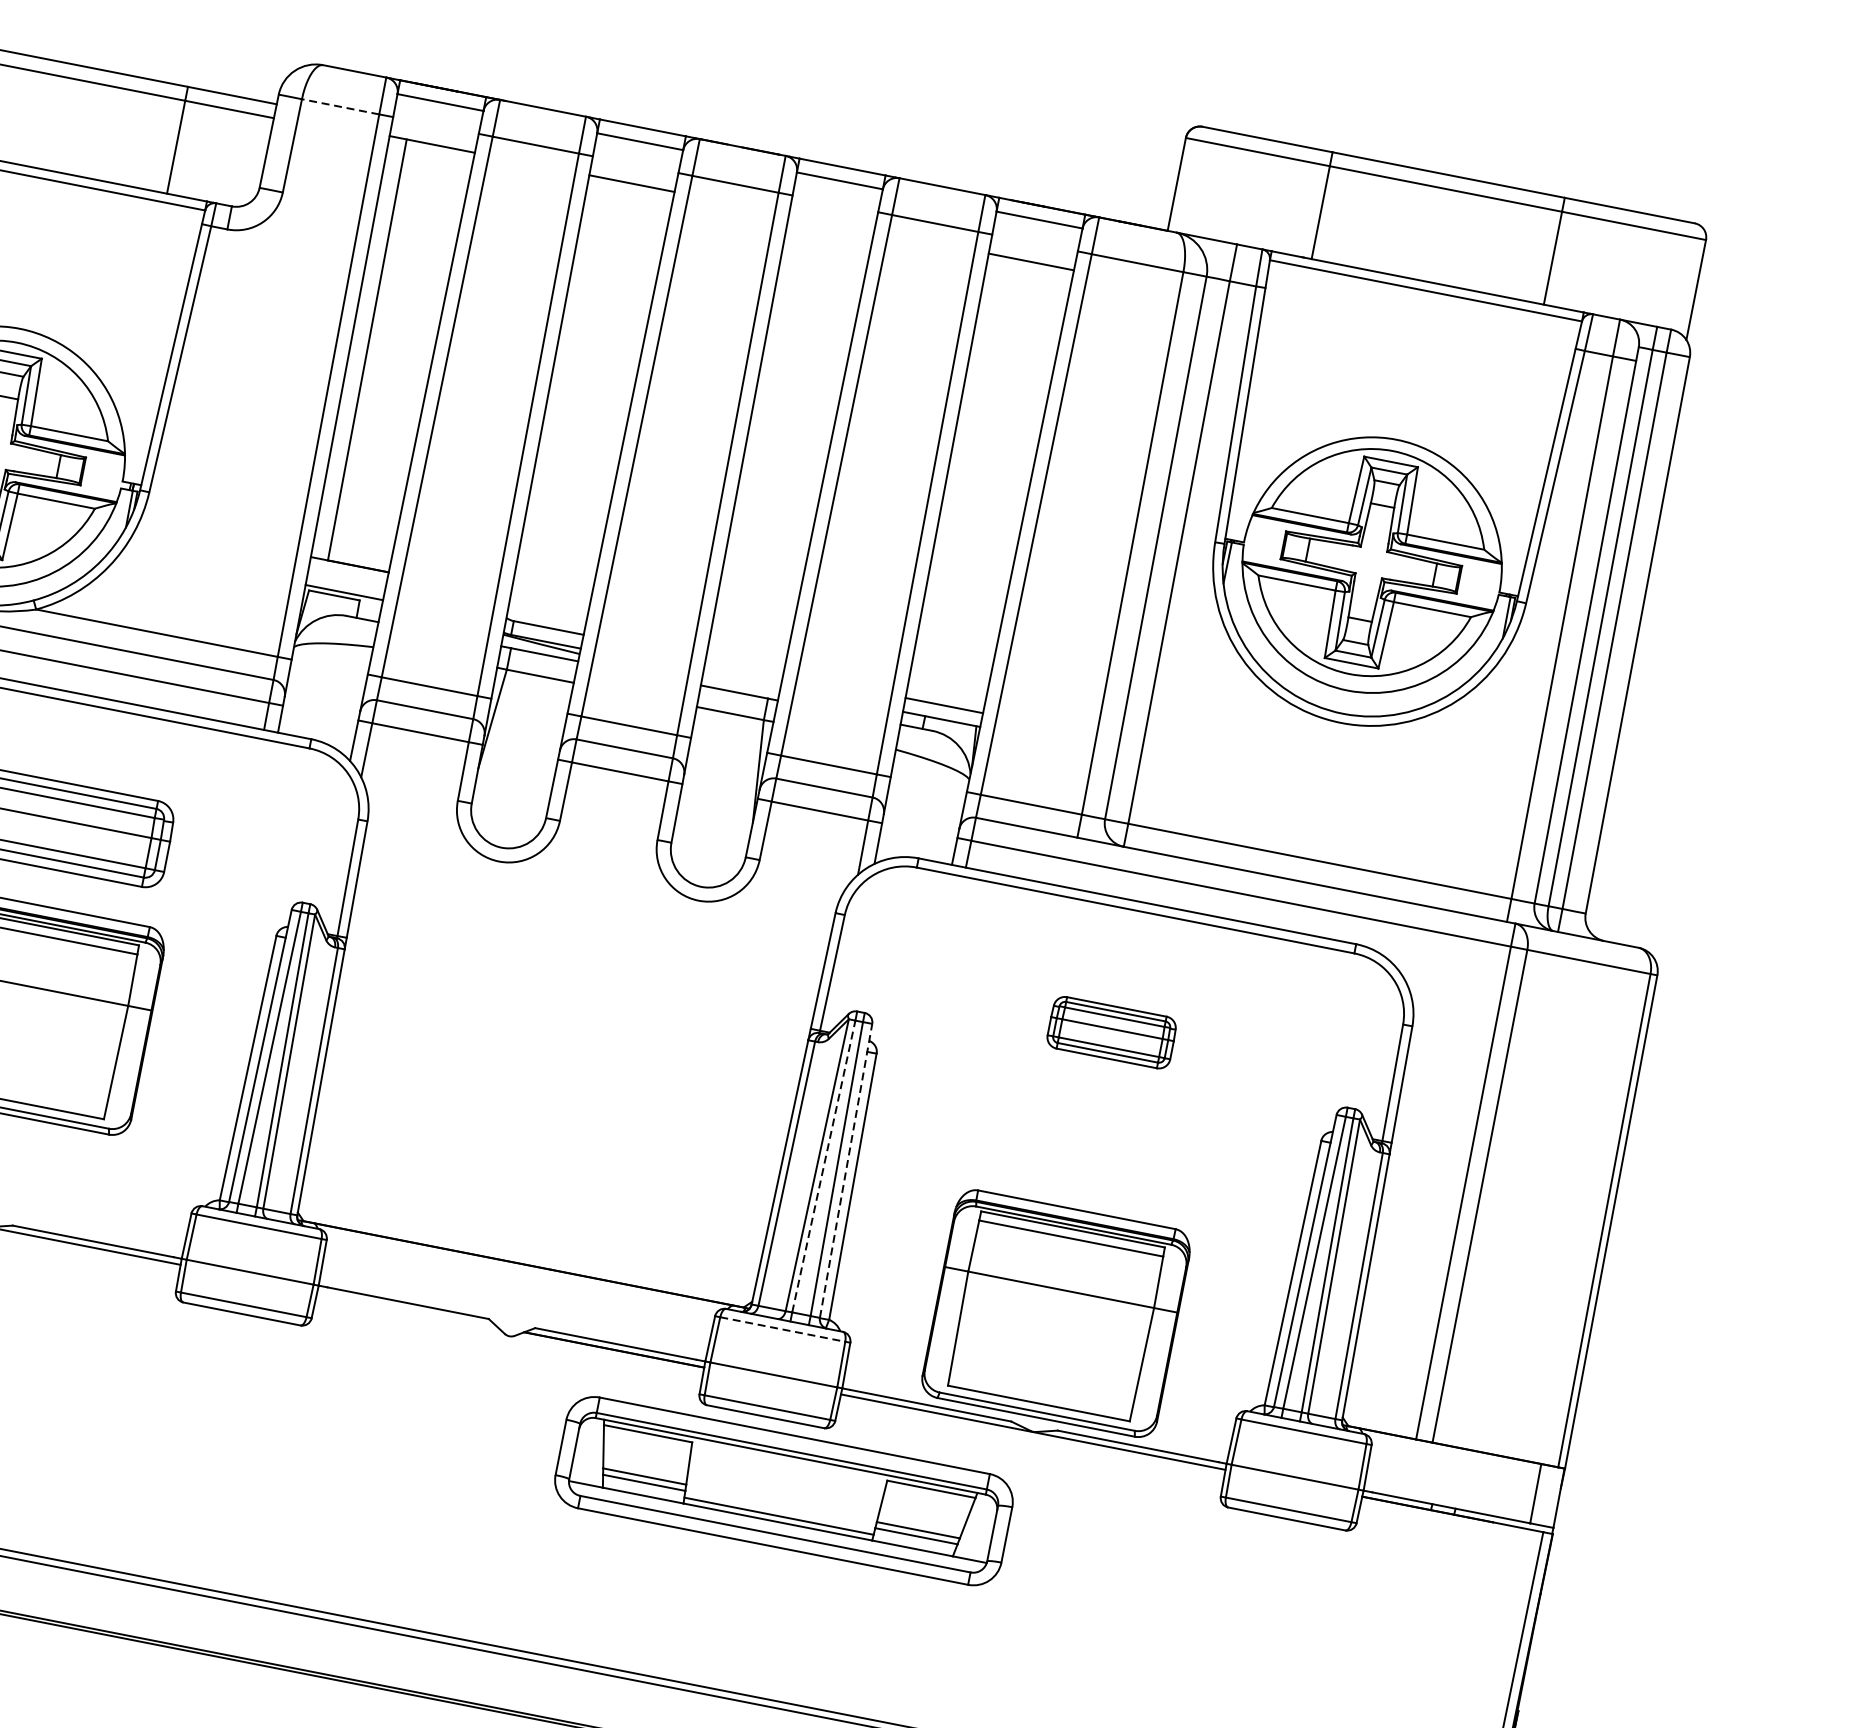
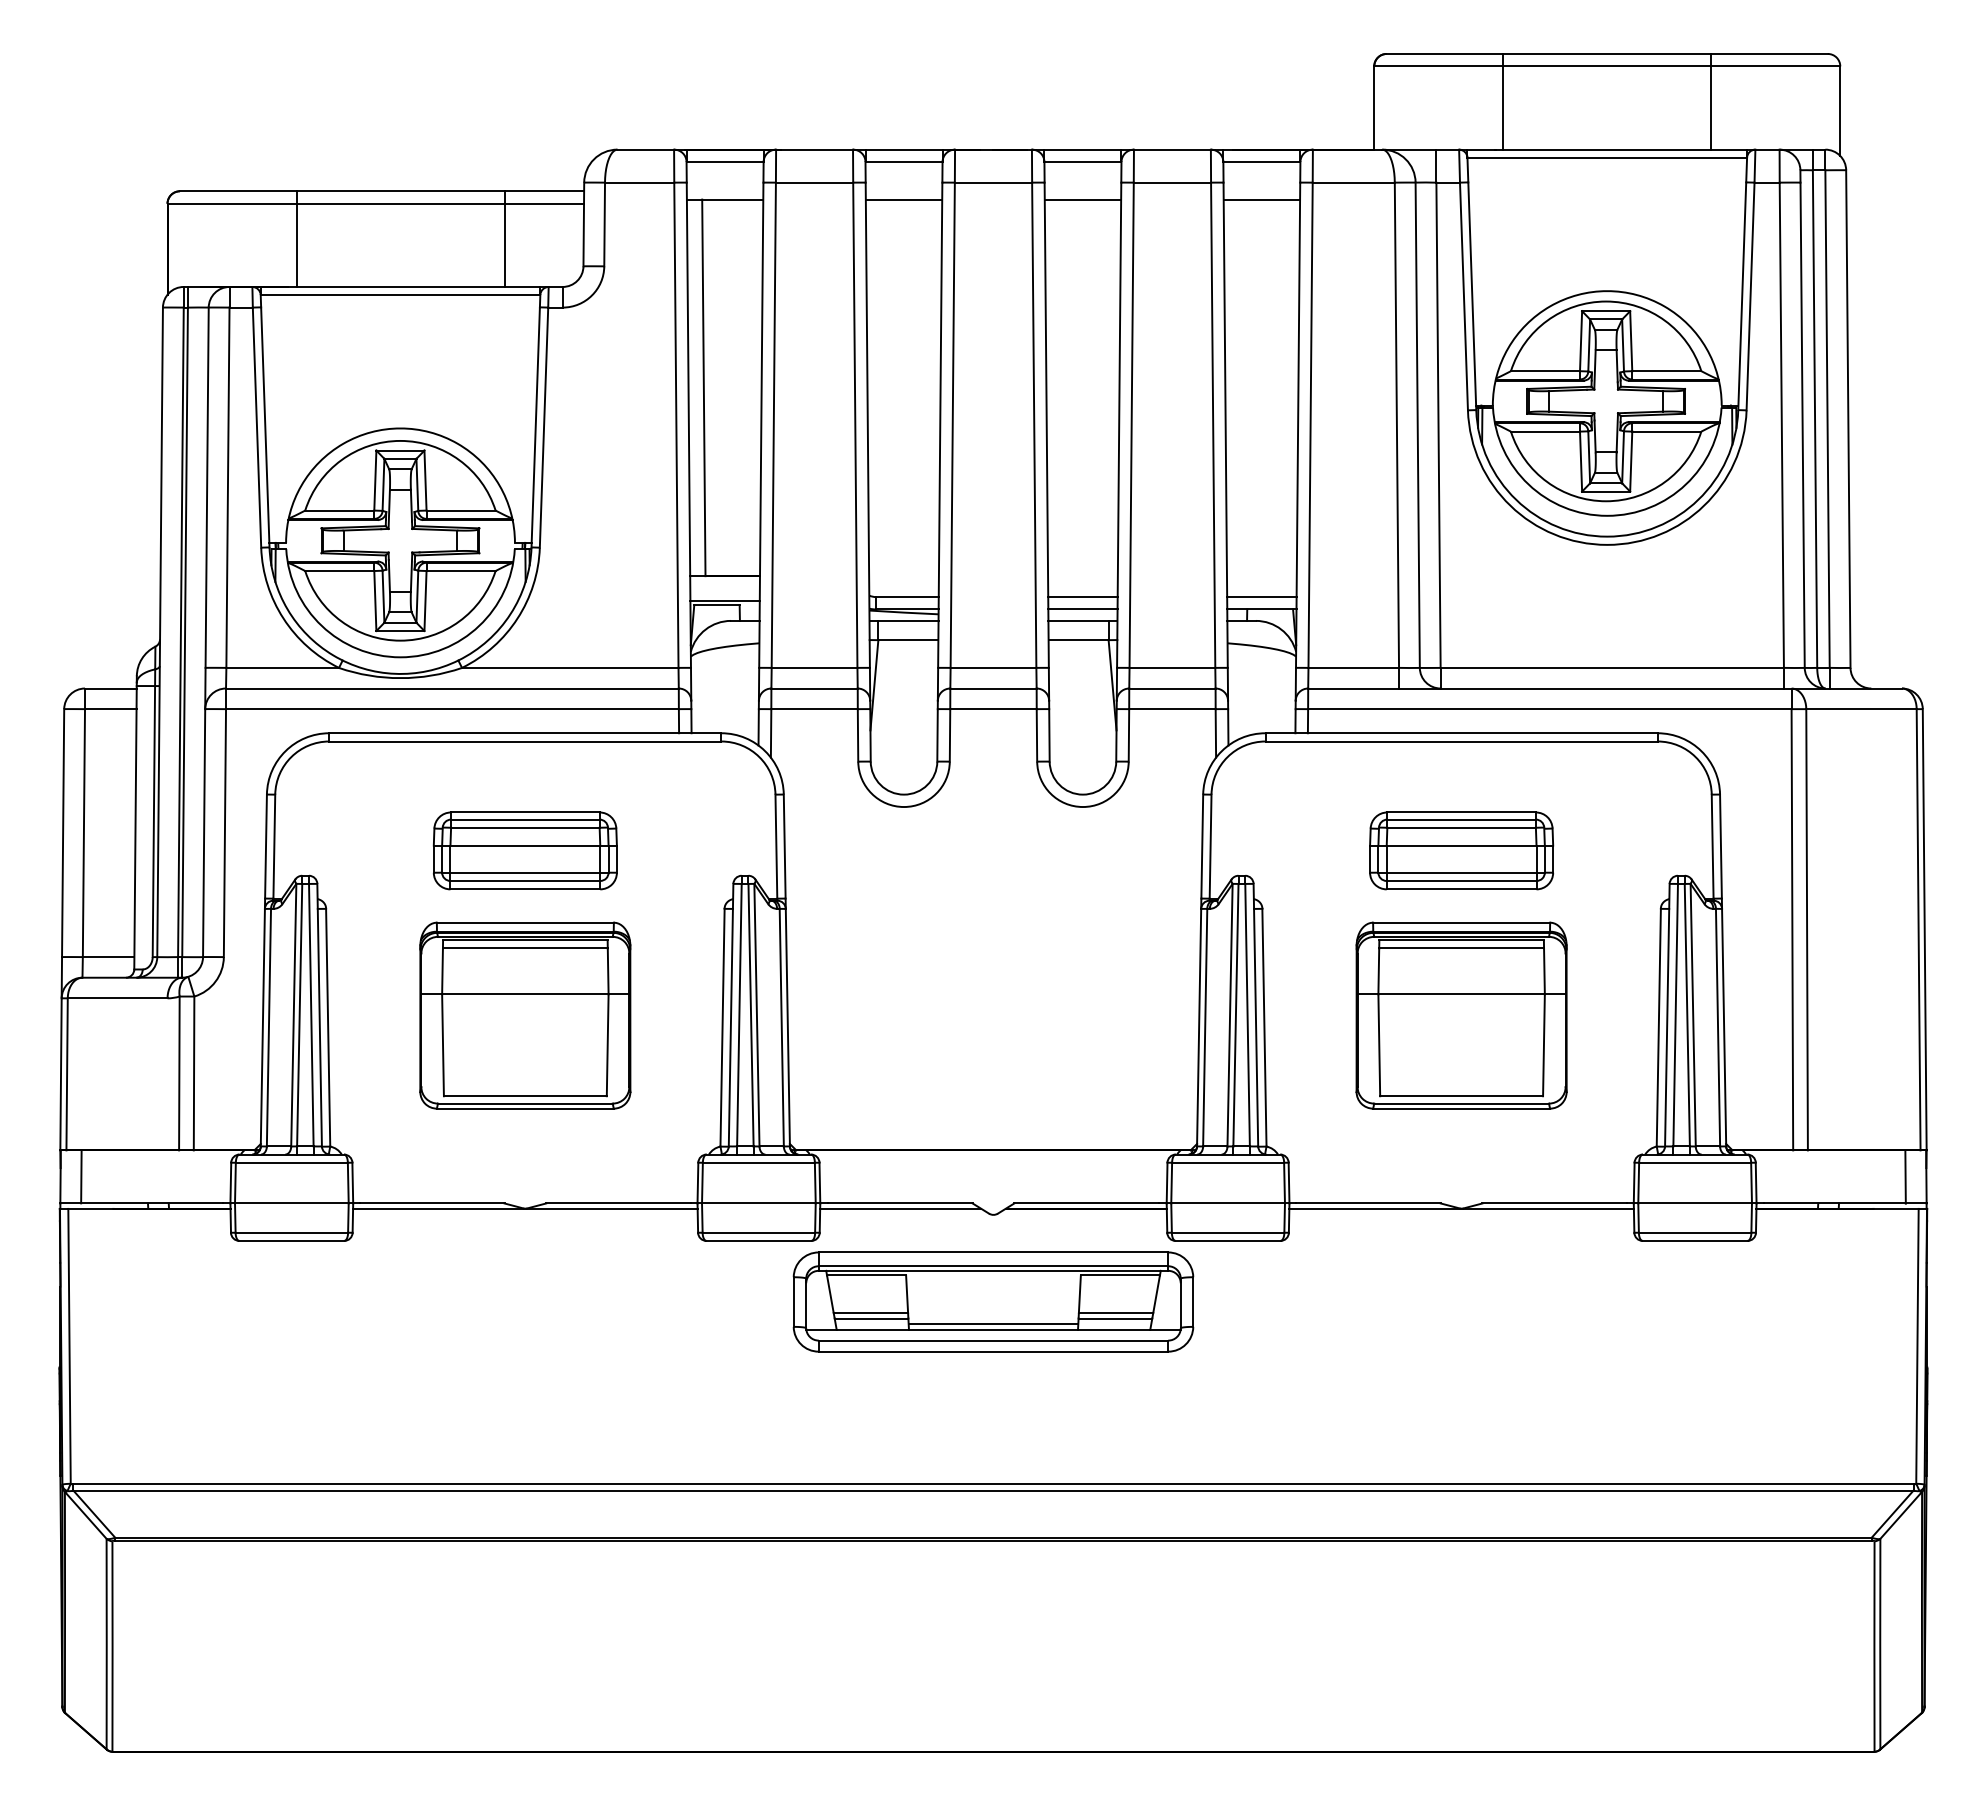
line: (340, 106) -> (639, 182), dashed -> solid
line: (831, 222) -> (1082, 199), added
line: (744, 666) -> (1082, 597), added
line: (741, 680) -> (1082, 609), added
part: (1111, 1032) -> (1461, 850), size x1.67
line: (823, 1165) -> (1235, 1014), dashed -> solid
line: (845, 1170) -> (1255, 1014), dashed -> solid
line: (407, 1308) -> (900, 1208), added
part: (1056, 1313) -> (1461, 1015), moved
line: (783, 1329) -> (1228, 1162), dashed -> solid
part: (784, 1490) -> (993, 1301), moved

